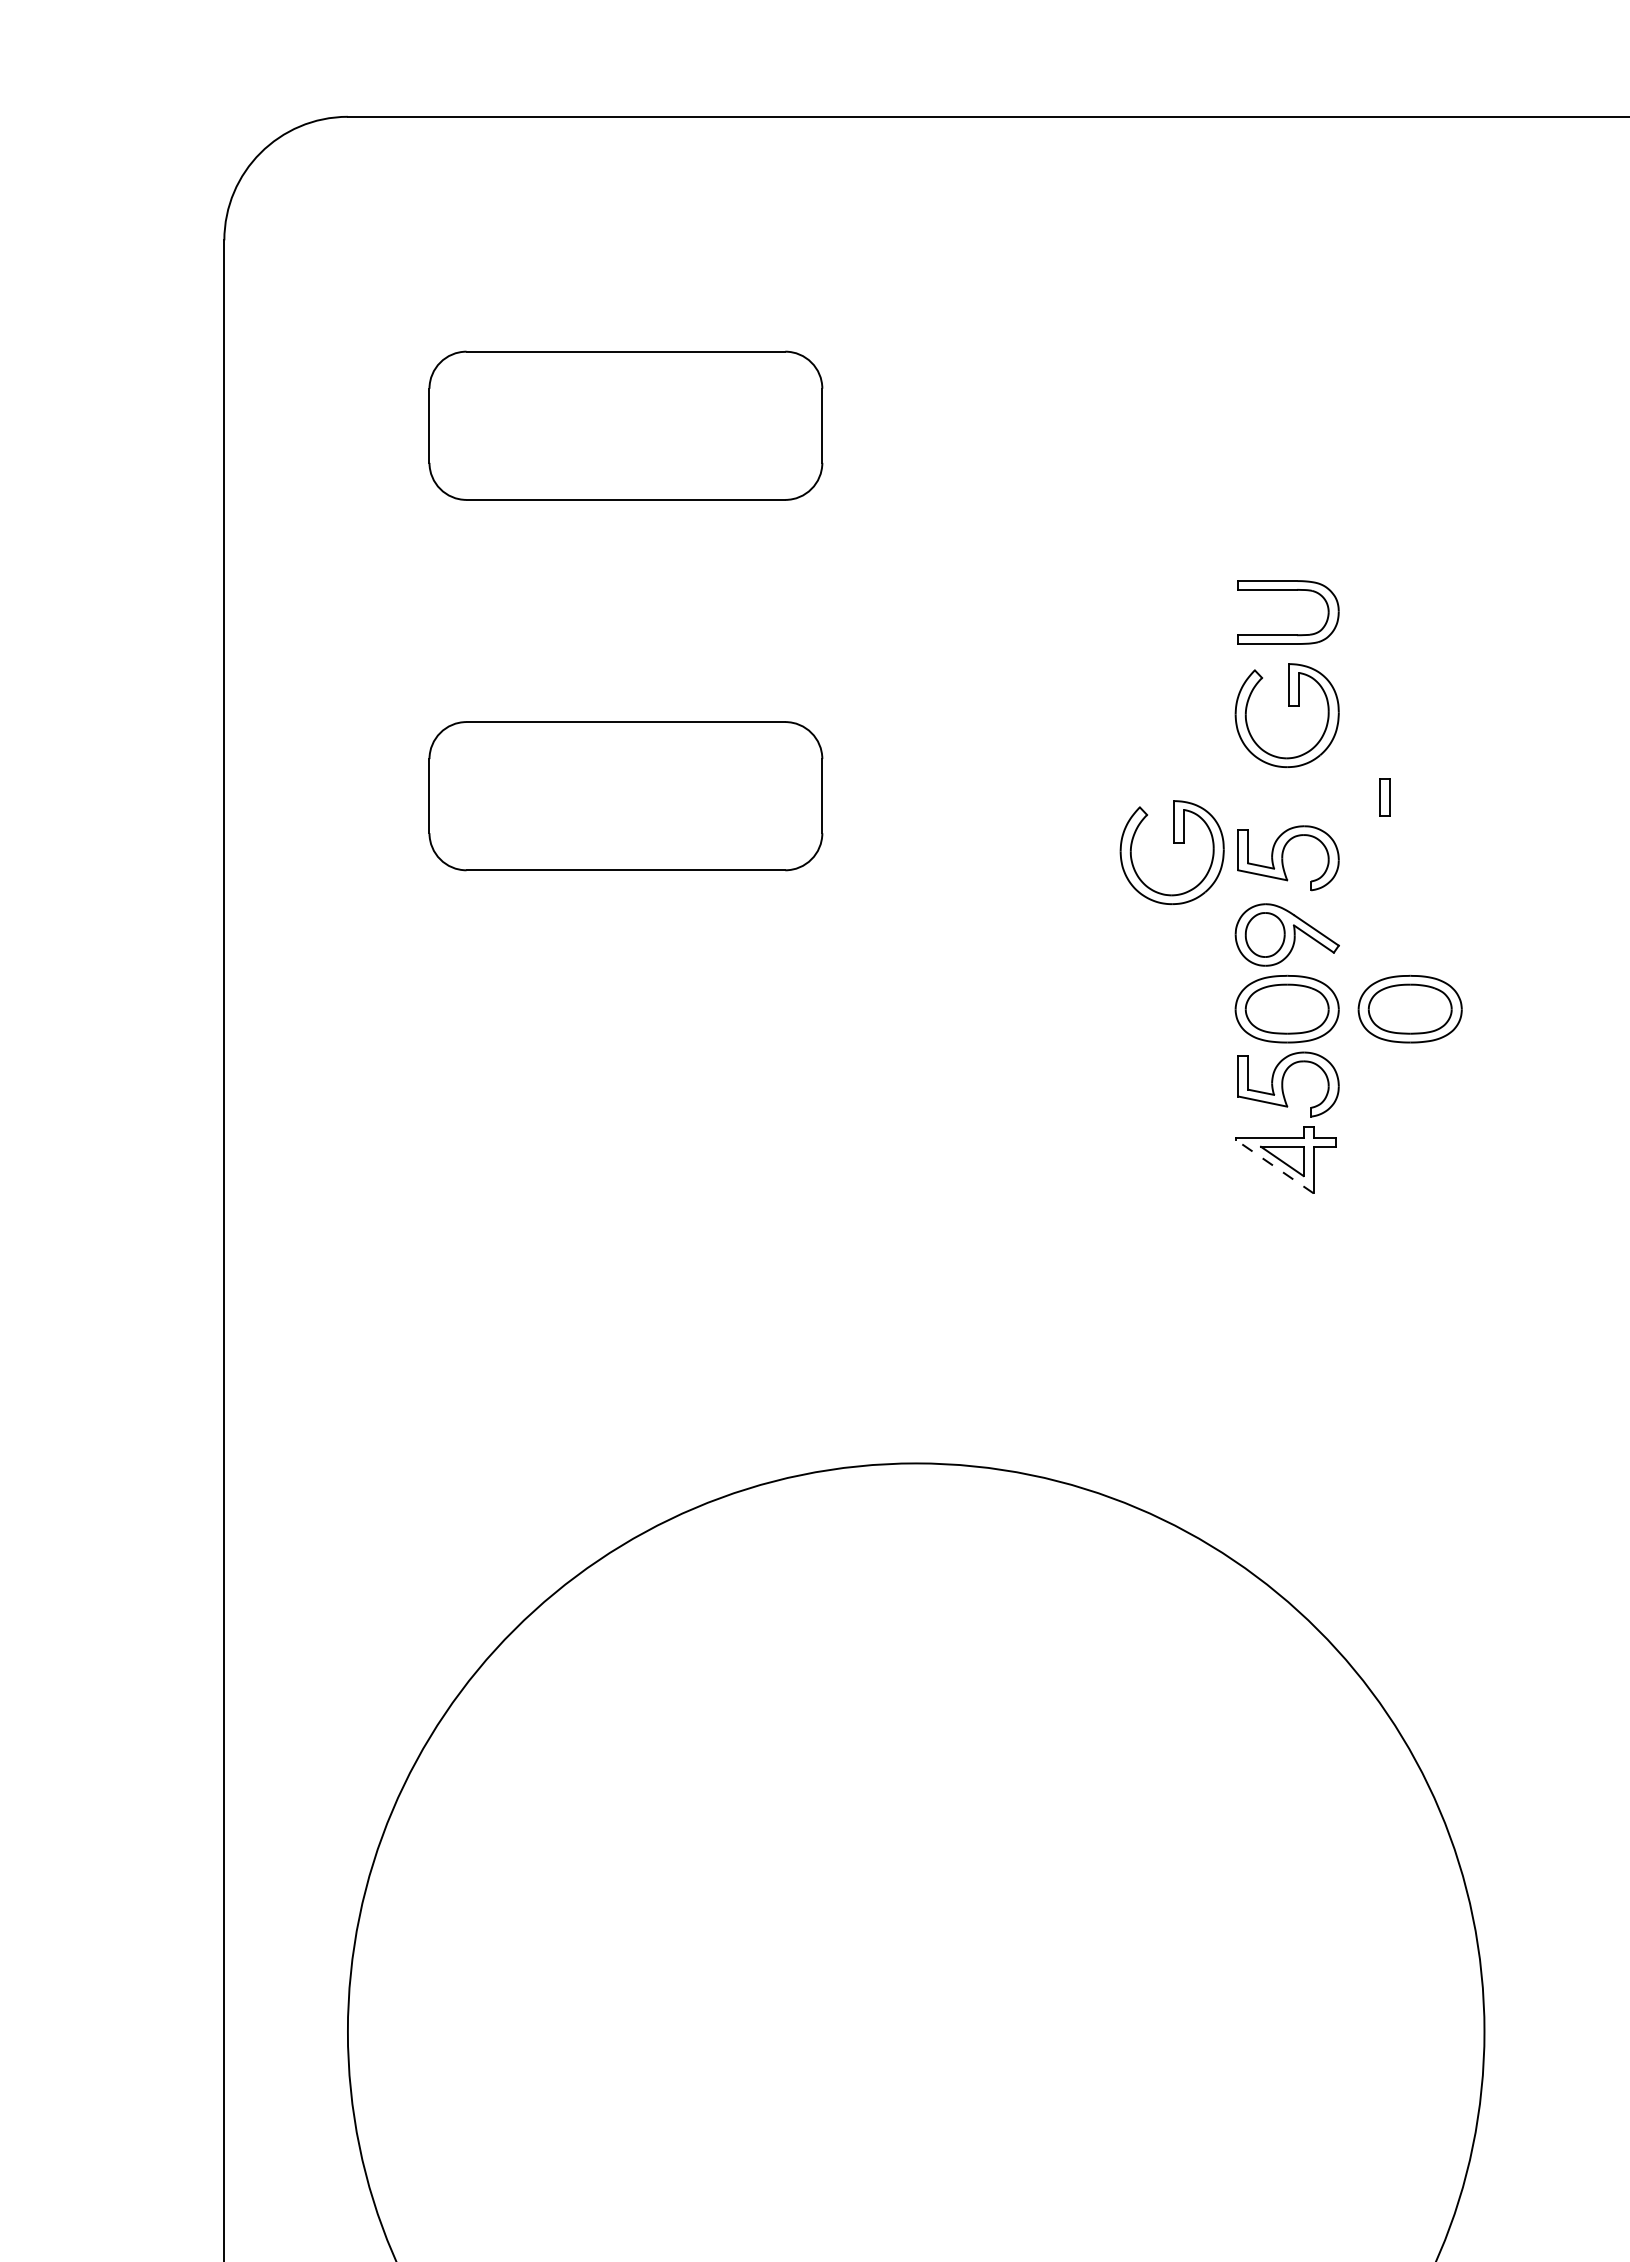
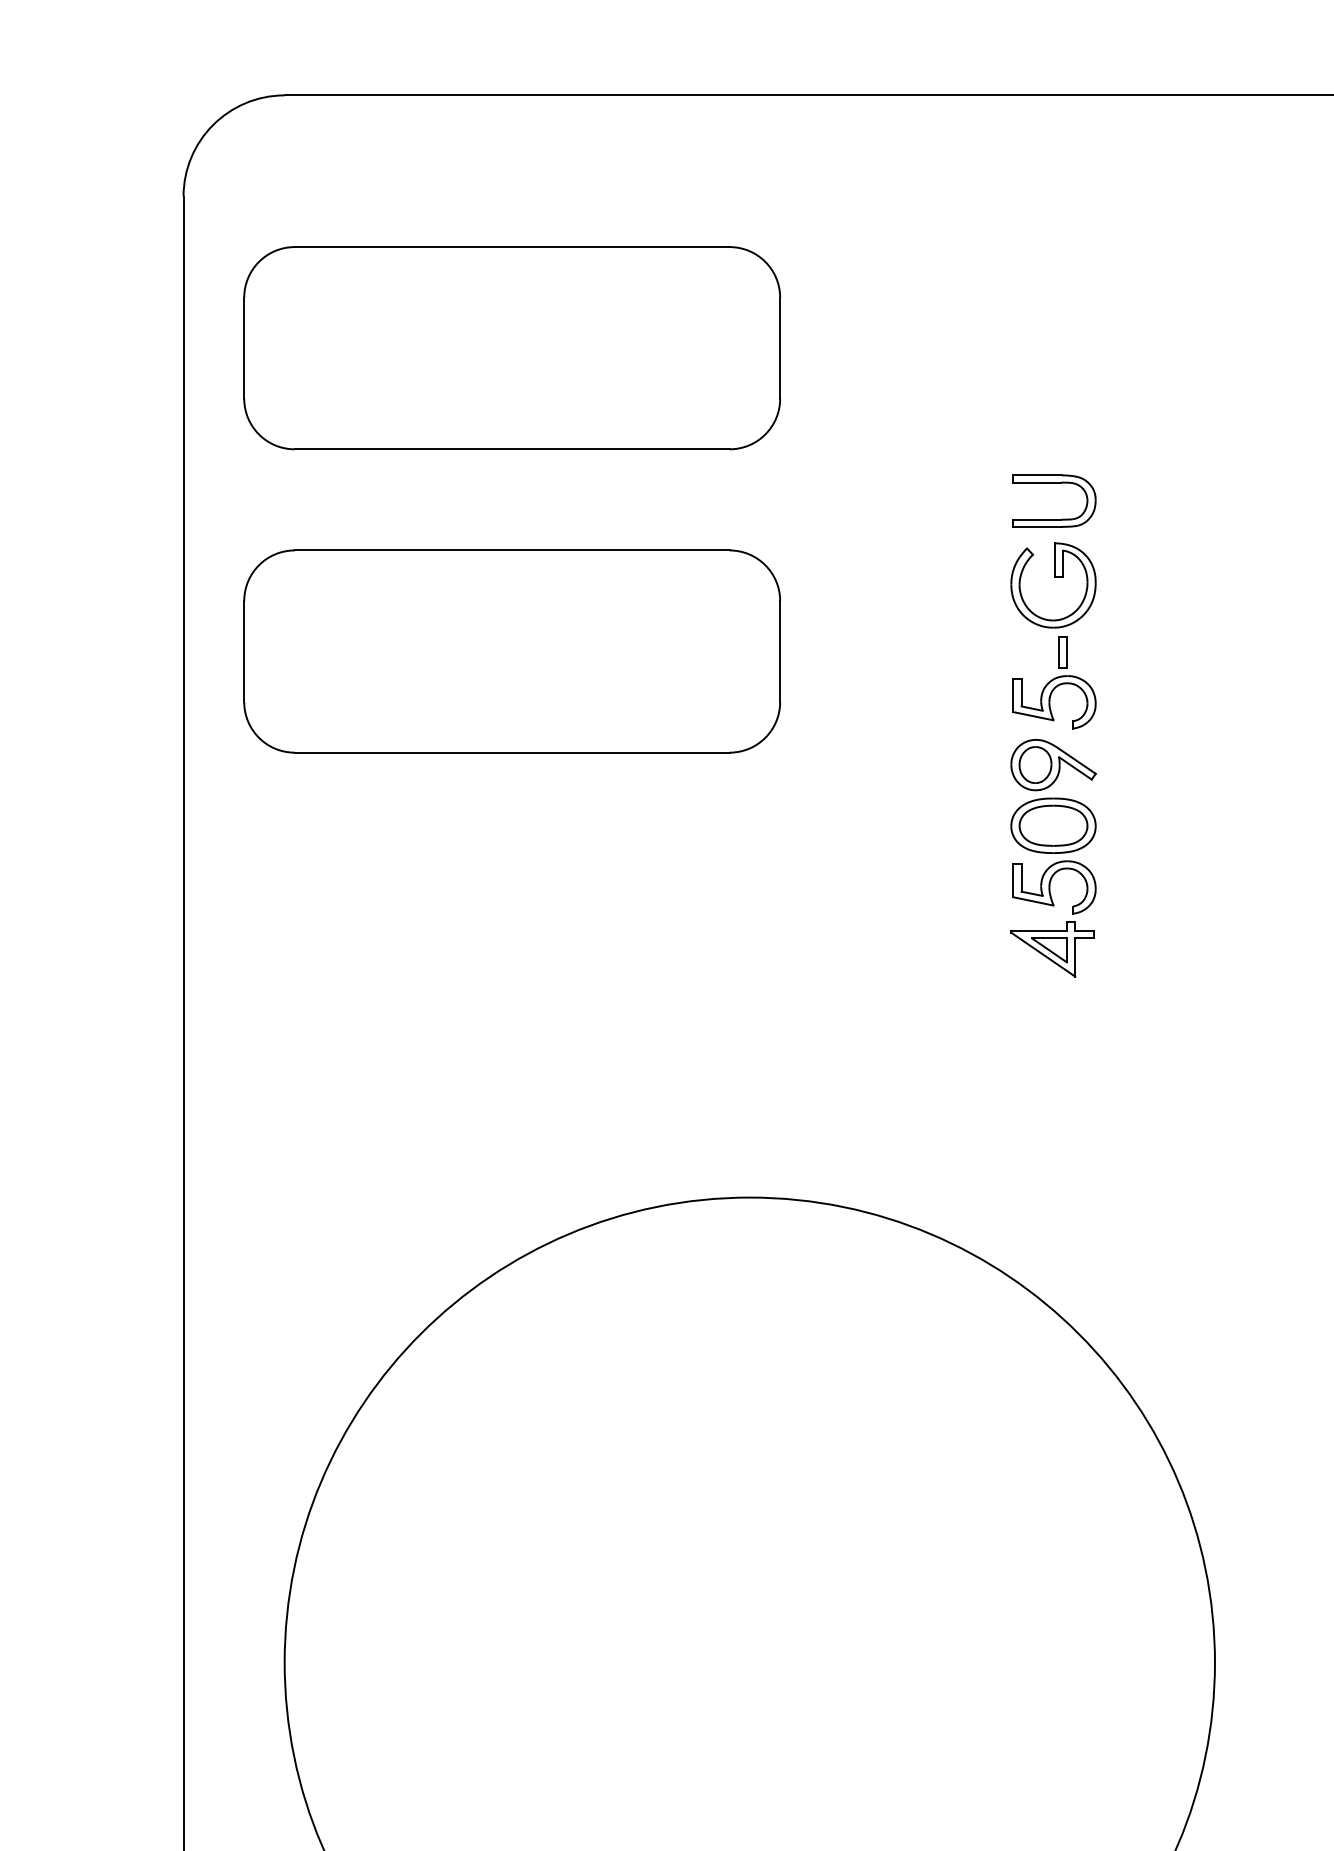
part: (625, 425) -> (511, 348), size x1.67
part: (625, 795) -> (511, 650), size x1.67
part: (1384, 797) -> (1062, 652), moved
part: (1173, 843) -> (960, 690), removed
part: (1409, 1008) -> (1153, 825), removed
line: (1274, 1166) -> (1043, 954), dashed -> solid

